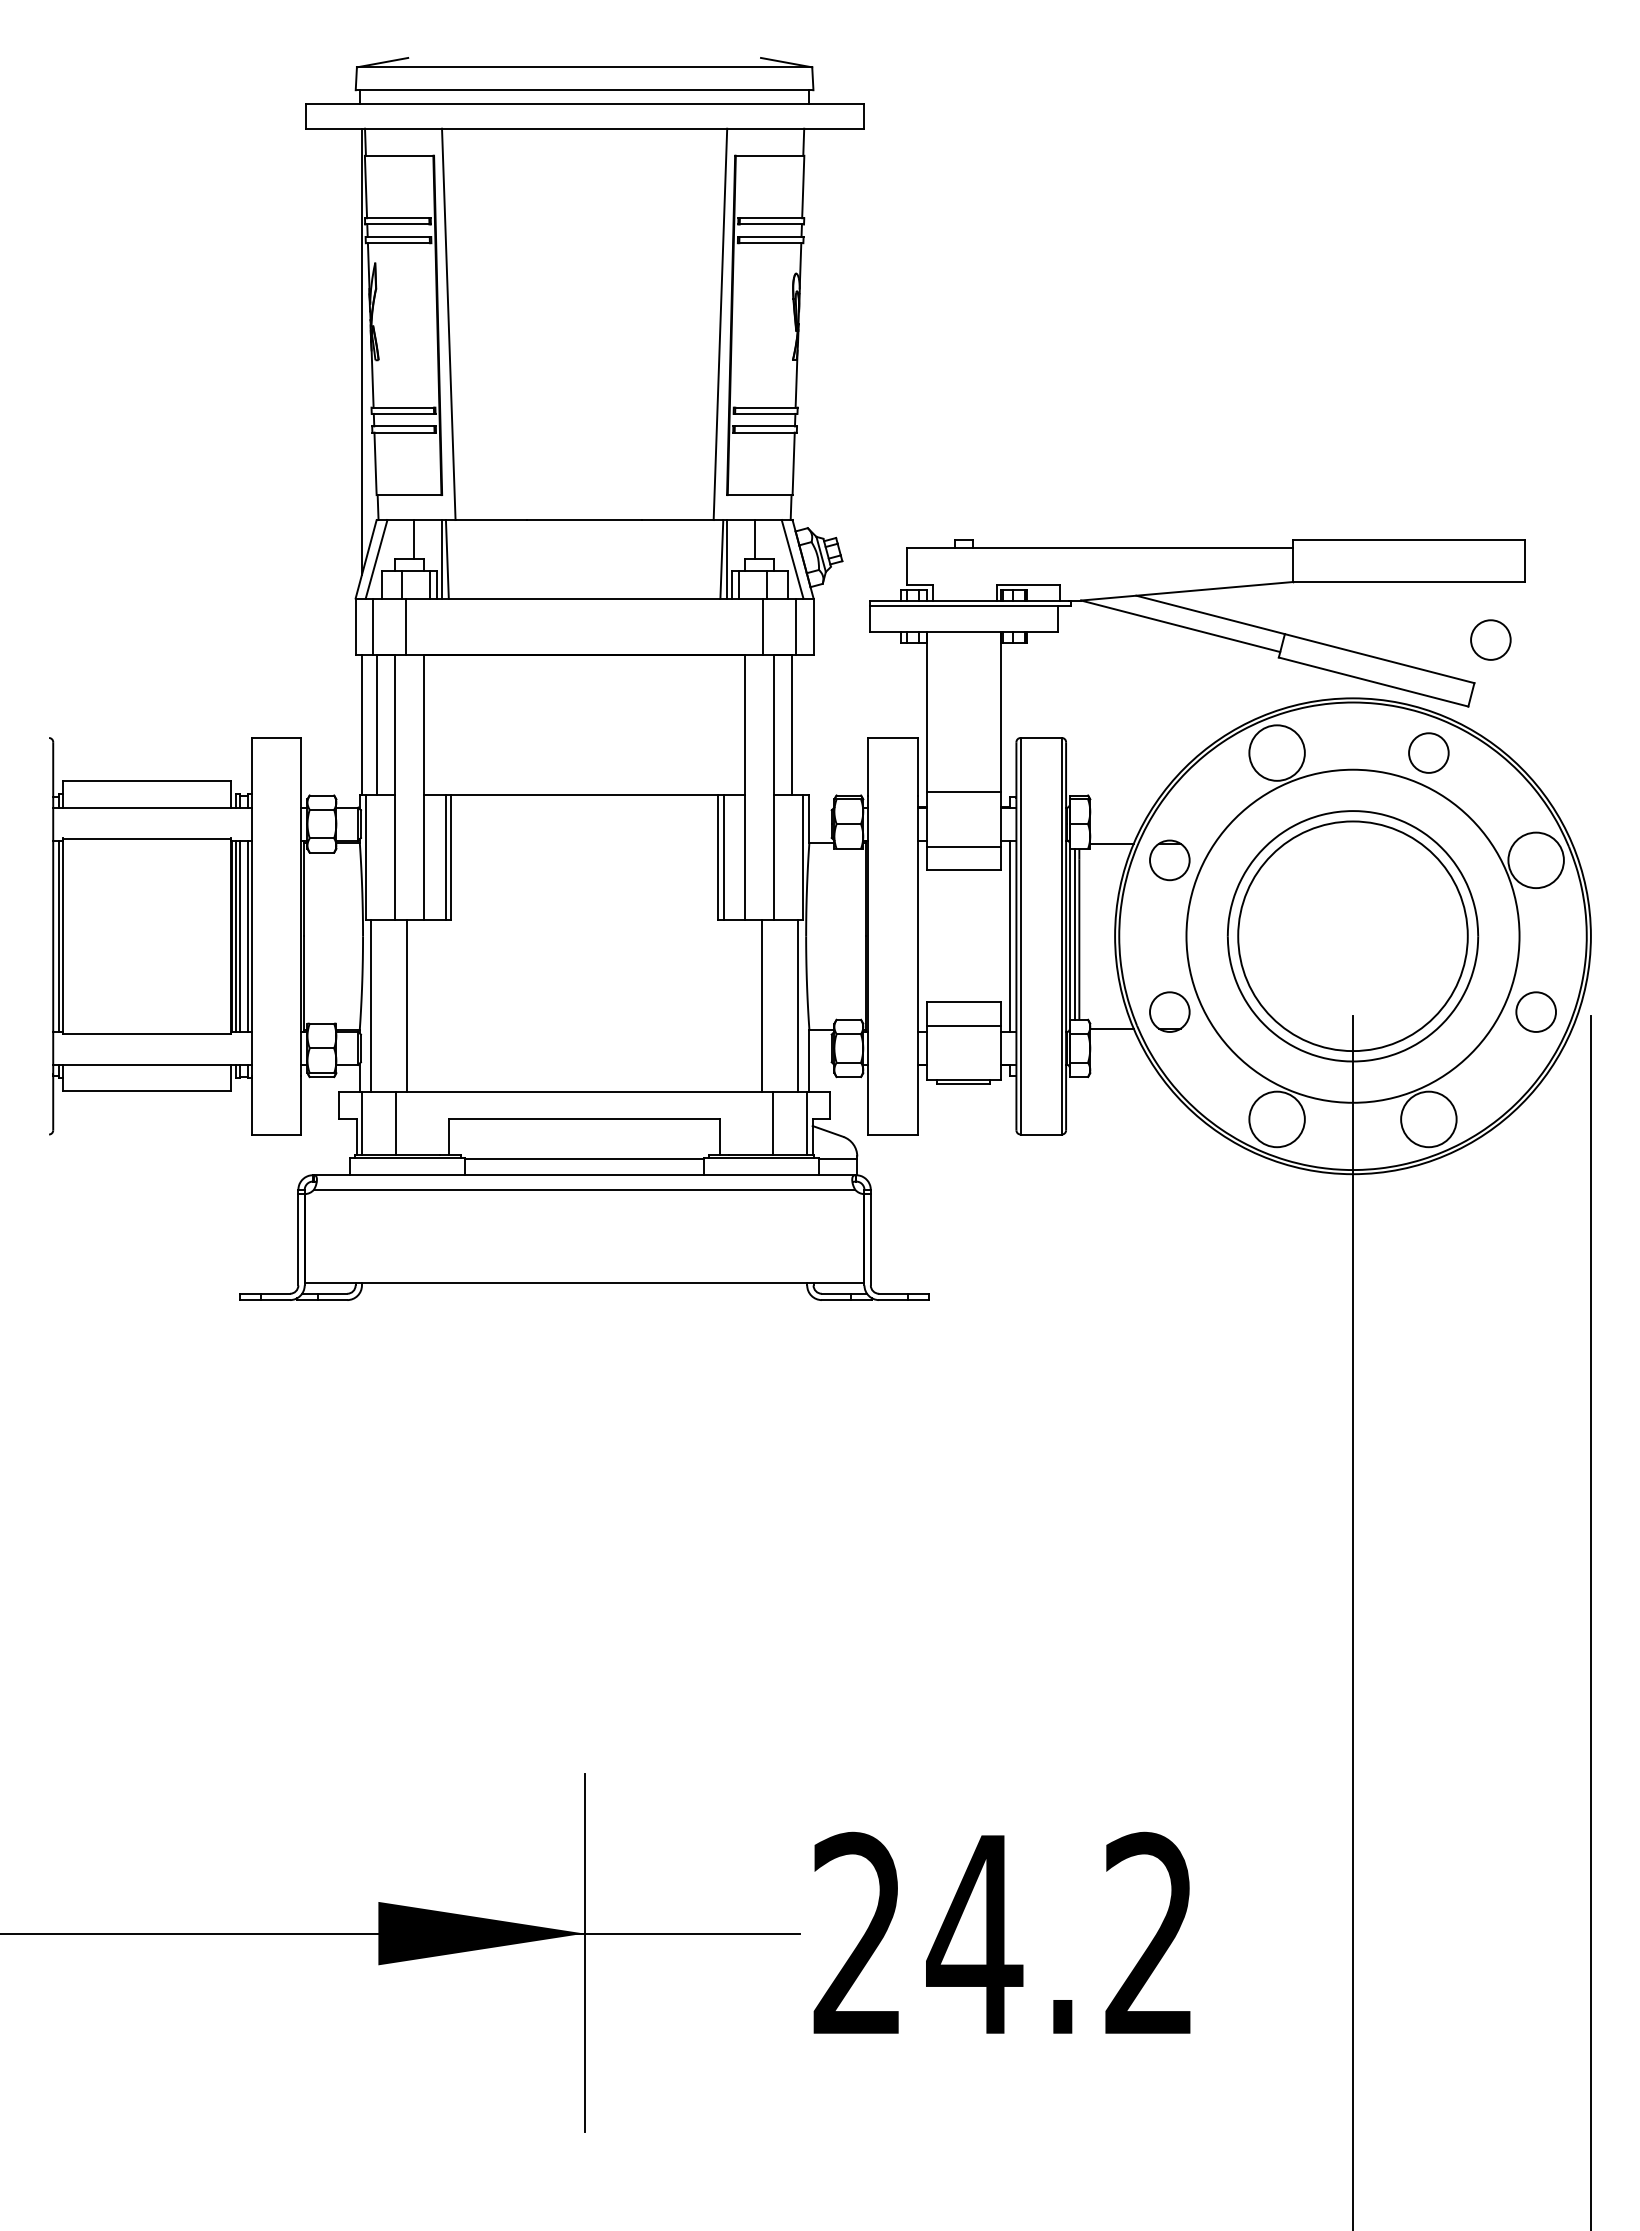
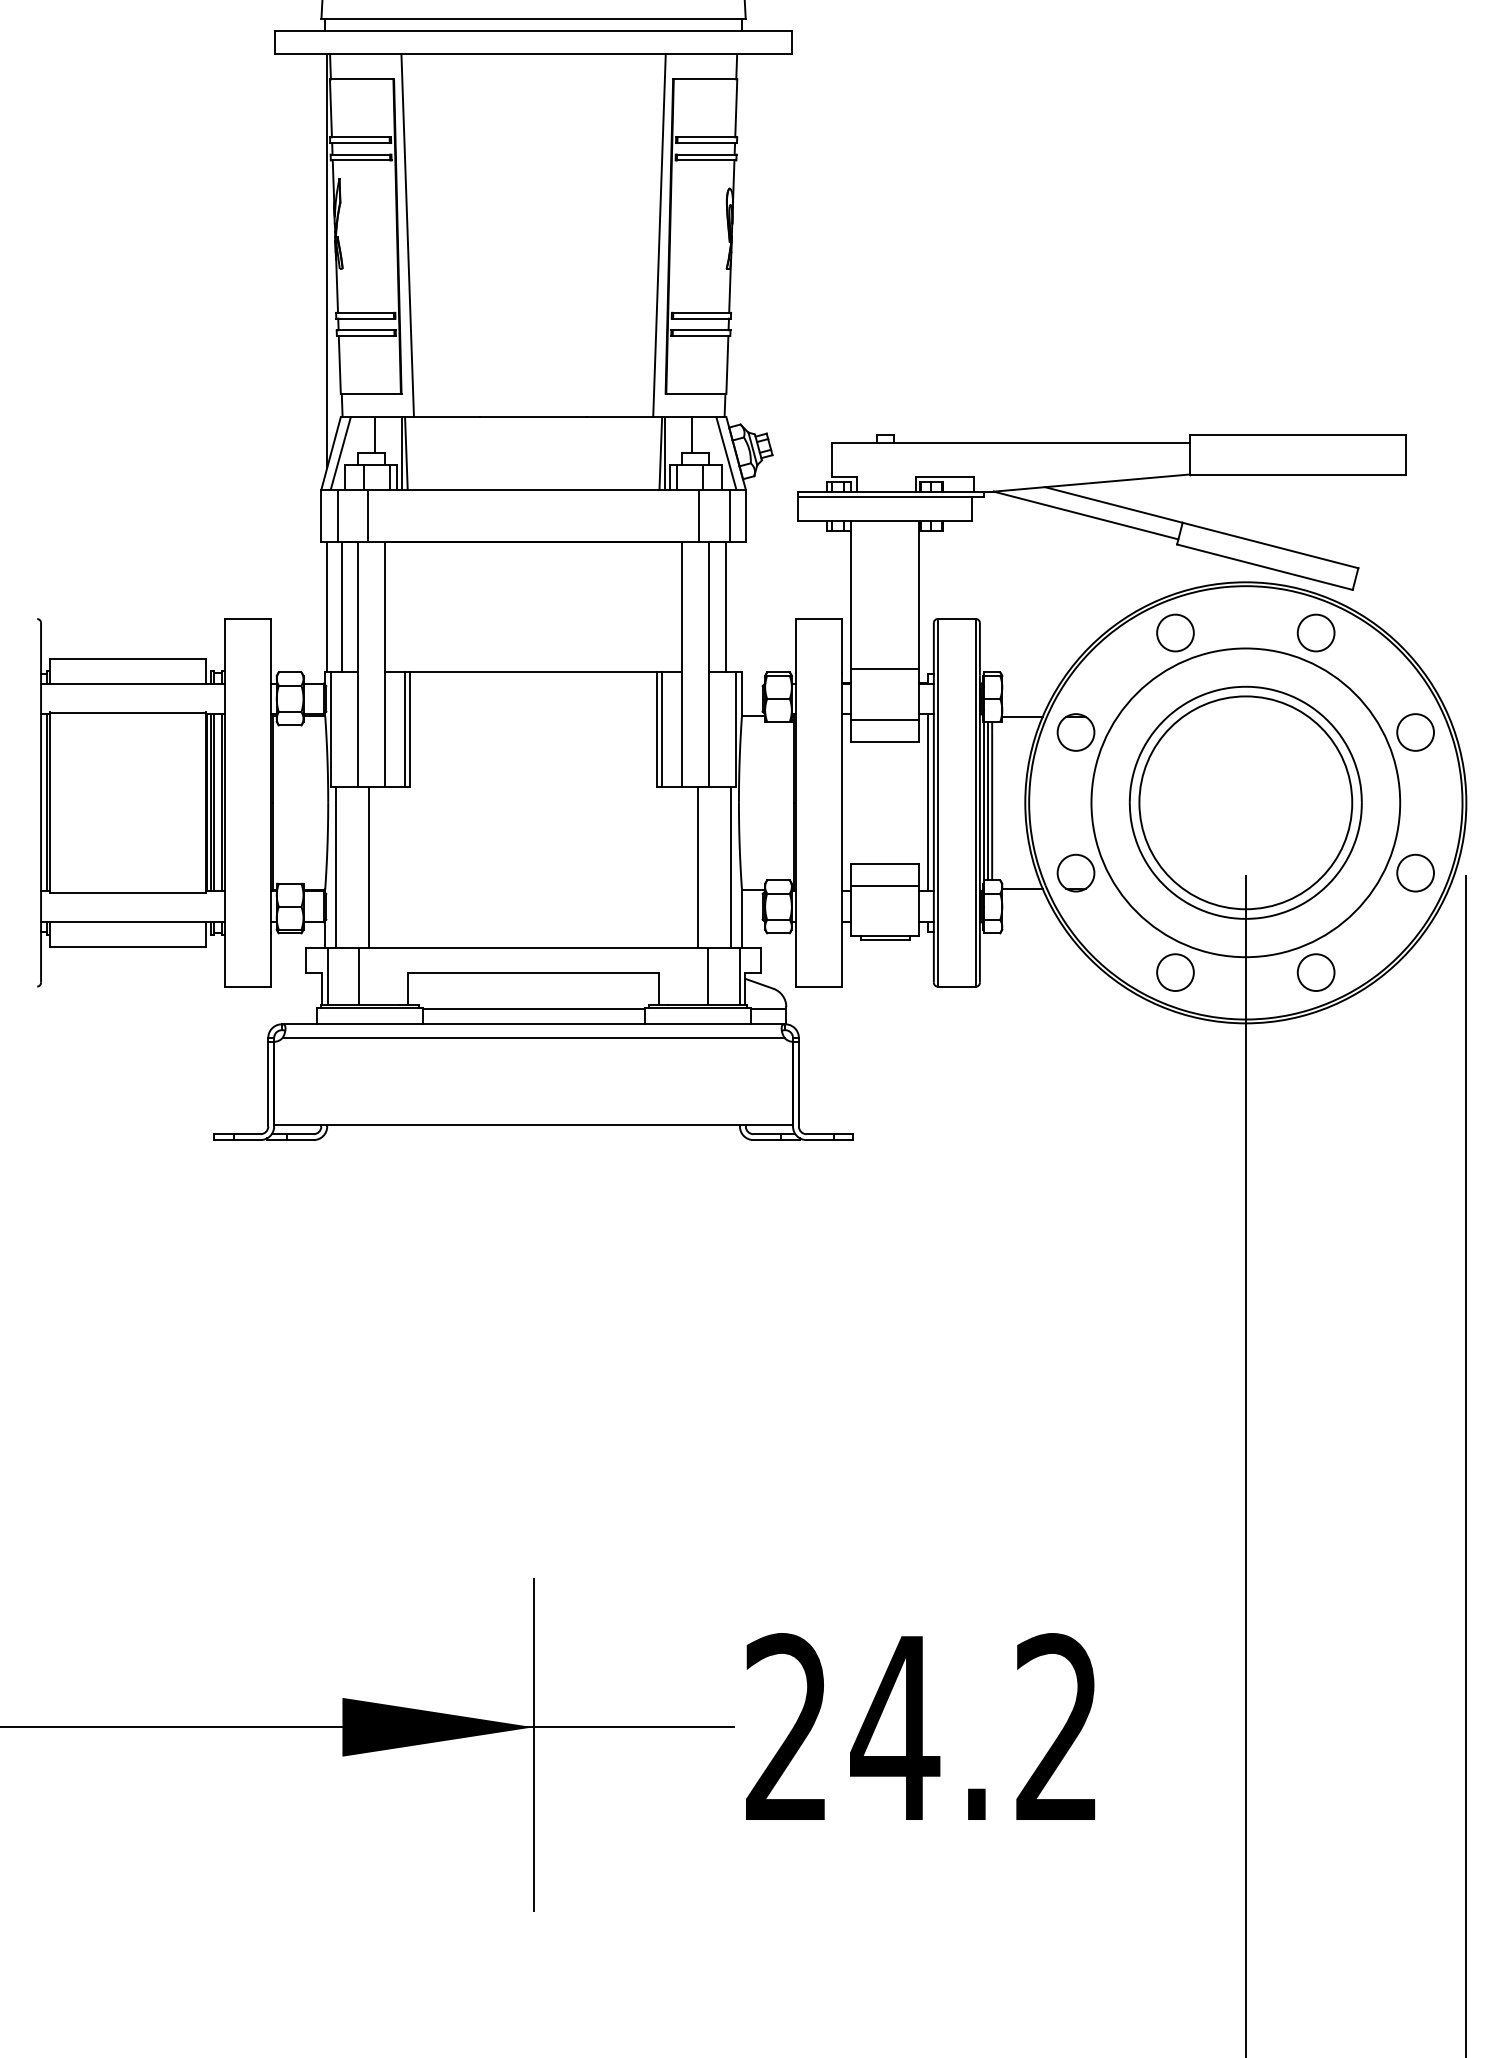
circle: (1490, 639) -> (1373, 527), removed
circle: (1276, 752) -> (1174, 632), size x0.71
circle: (1536, 860) -> (1415, 732), size x0.71
circle: (1276, 1119) -> (1174, 972), size x0.71
circle: (1428, 1119) -> (1315, 972), size x0.71

